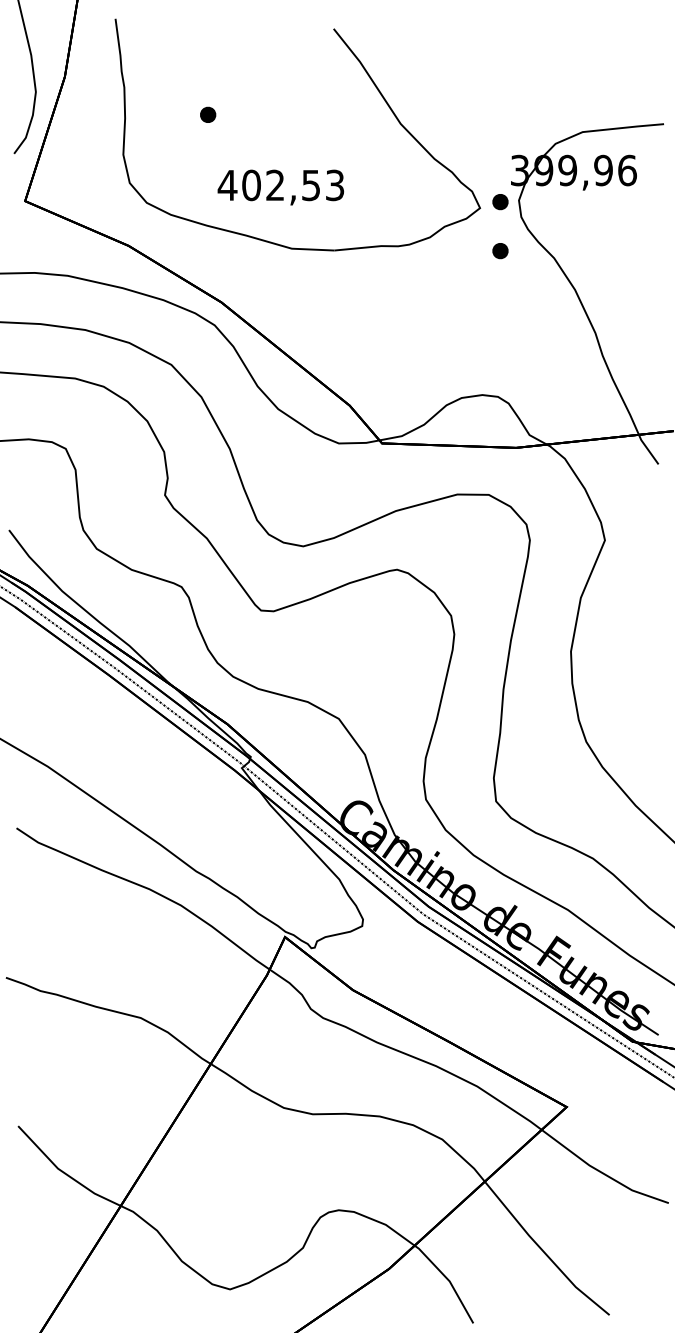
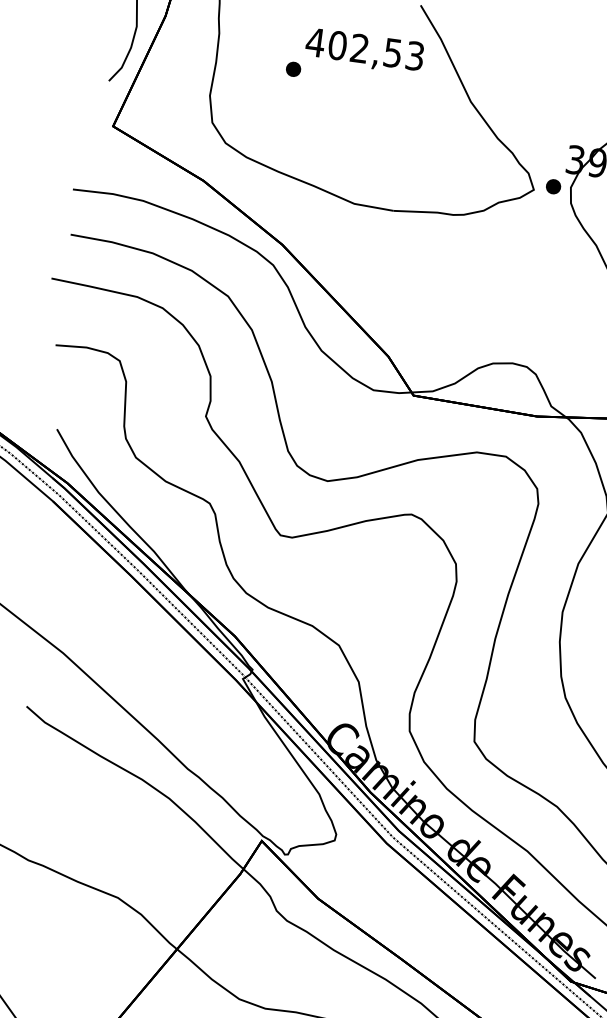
text: (280, 187) -> (364, 51), moved
part: (500, 251) -> (547, 232), removed

